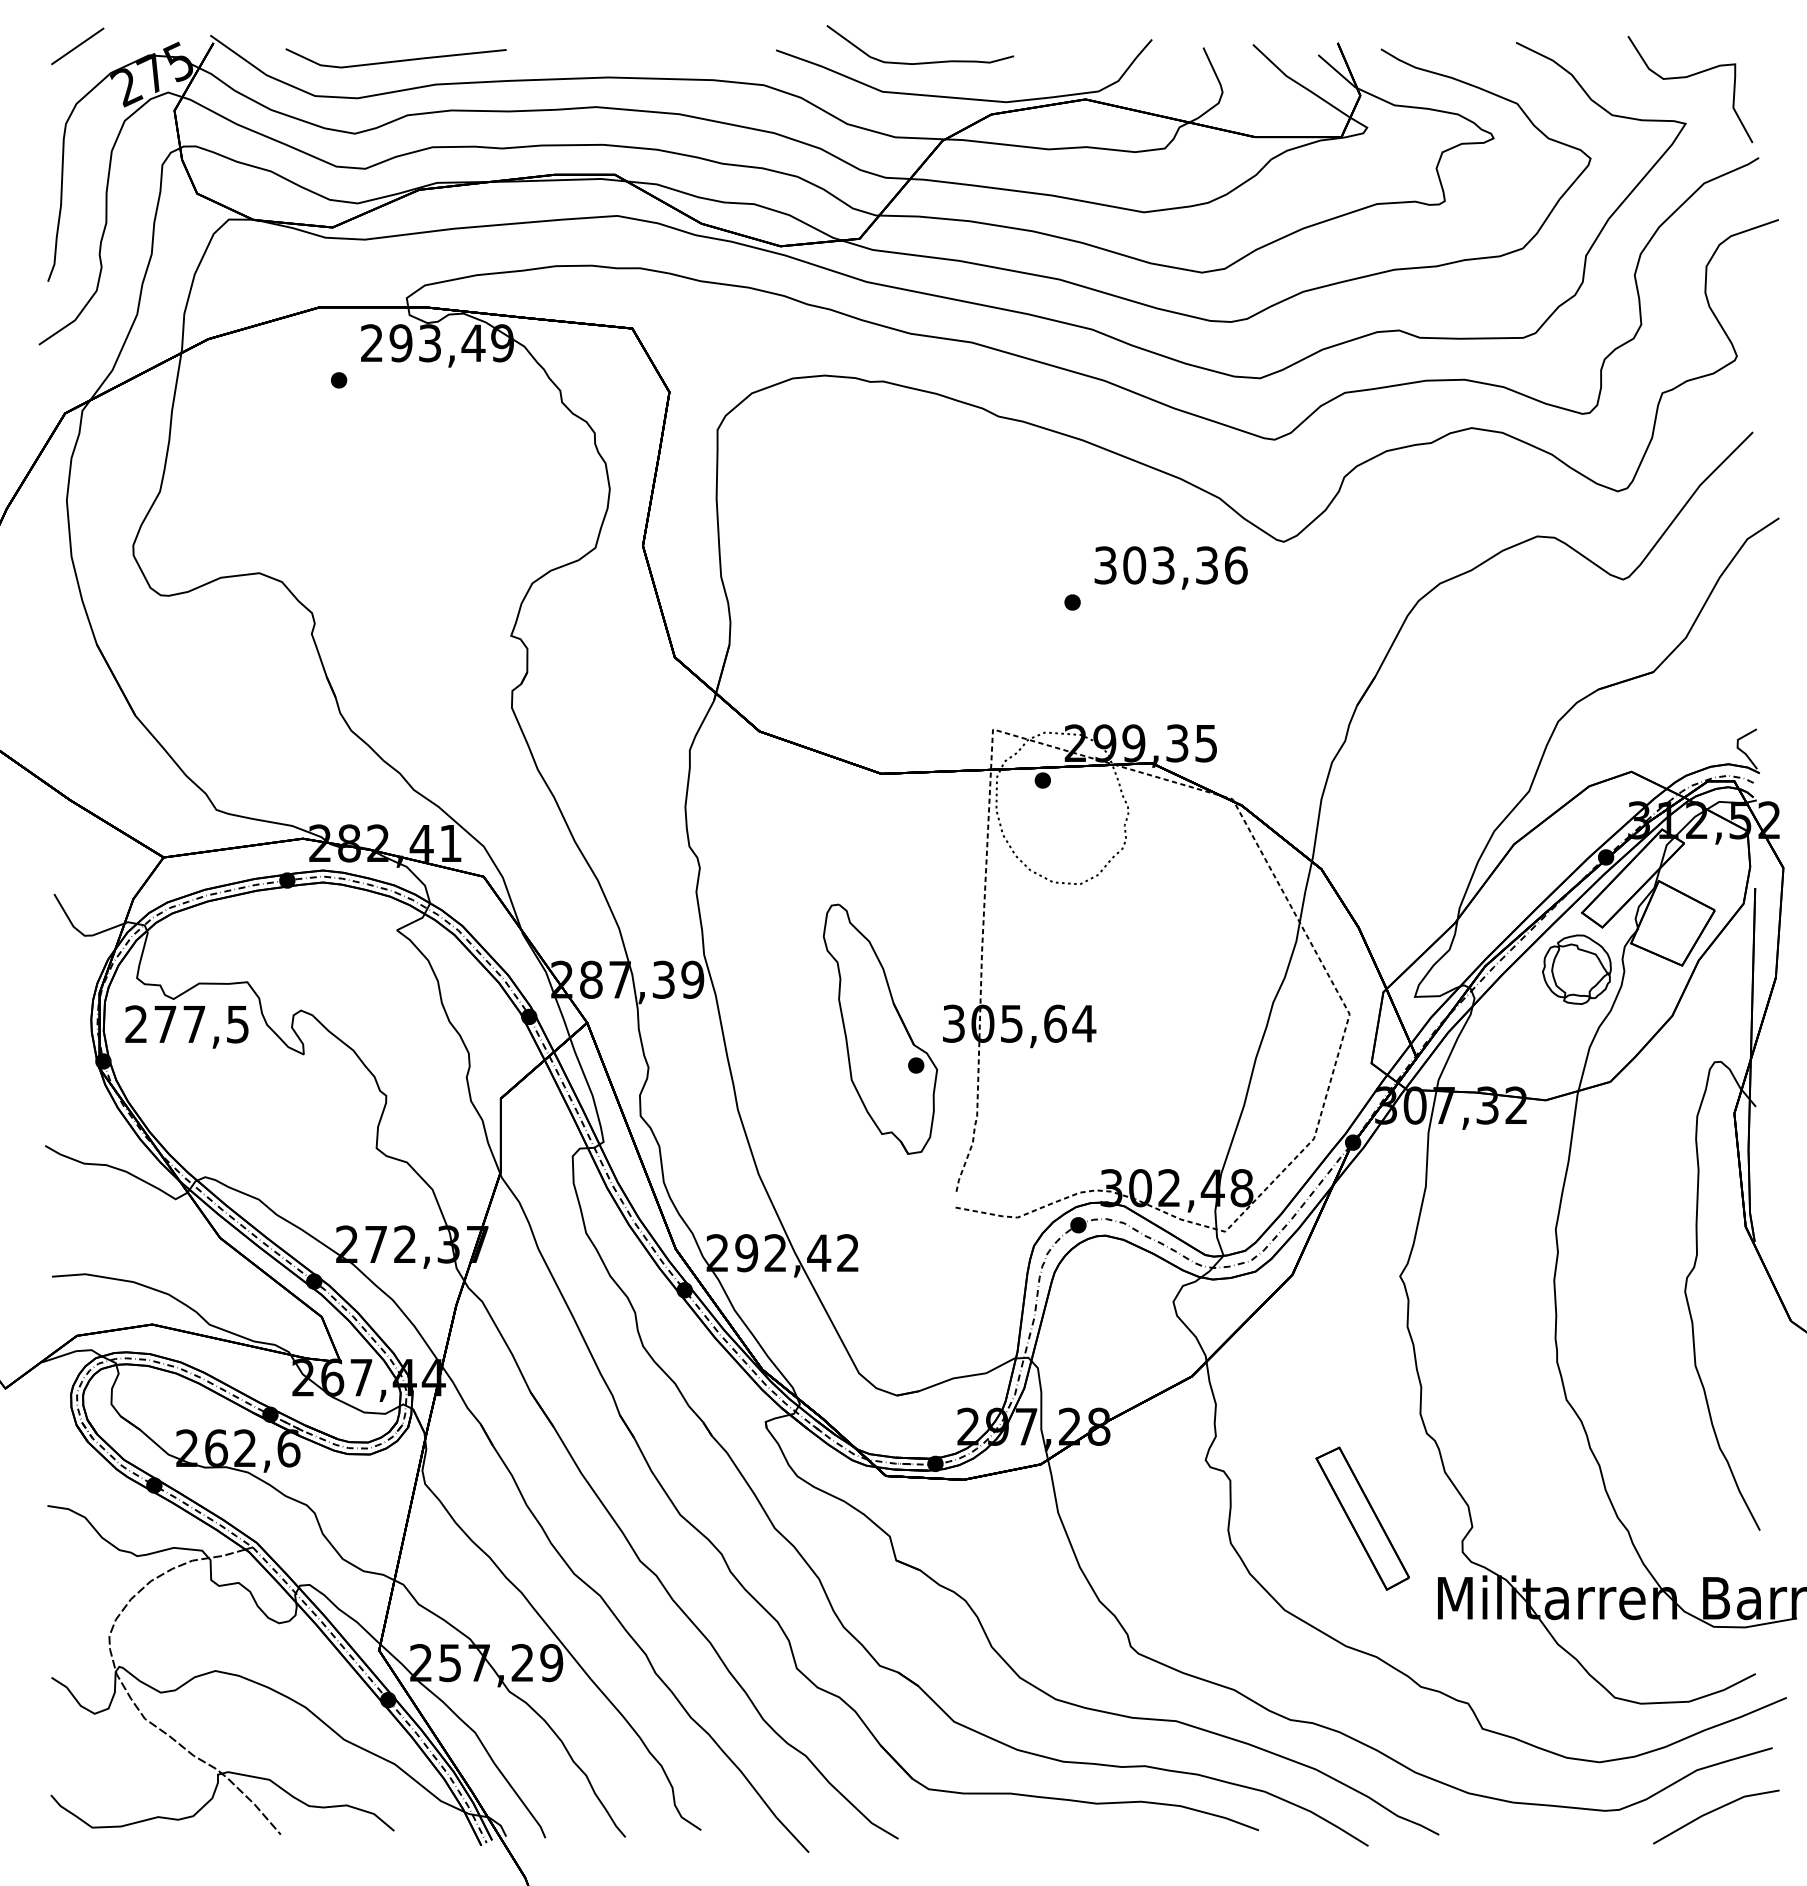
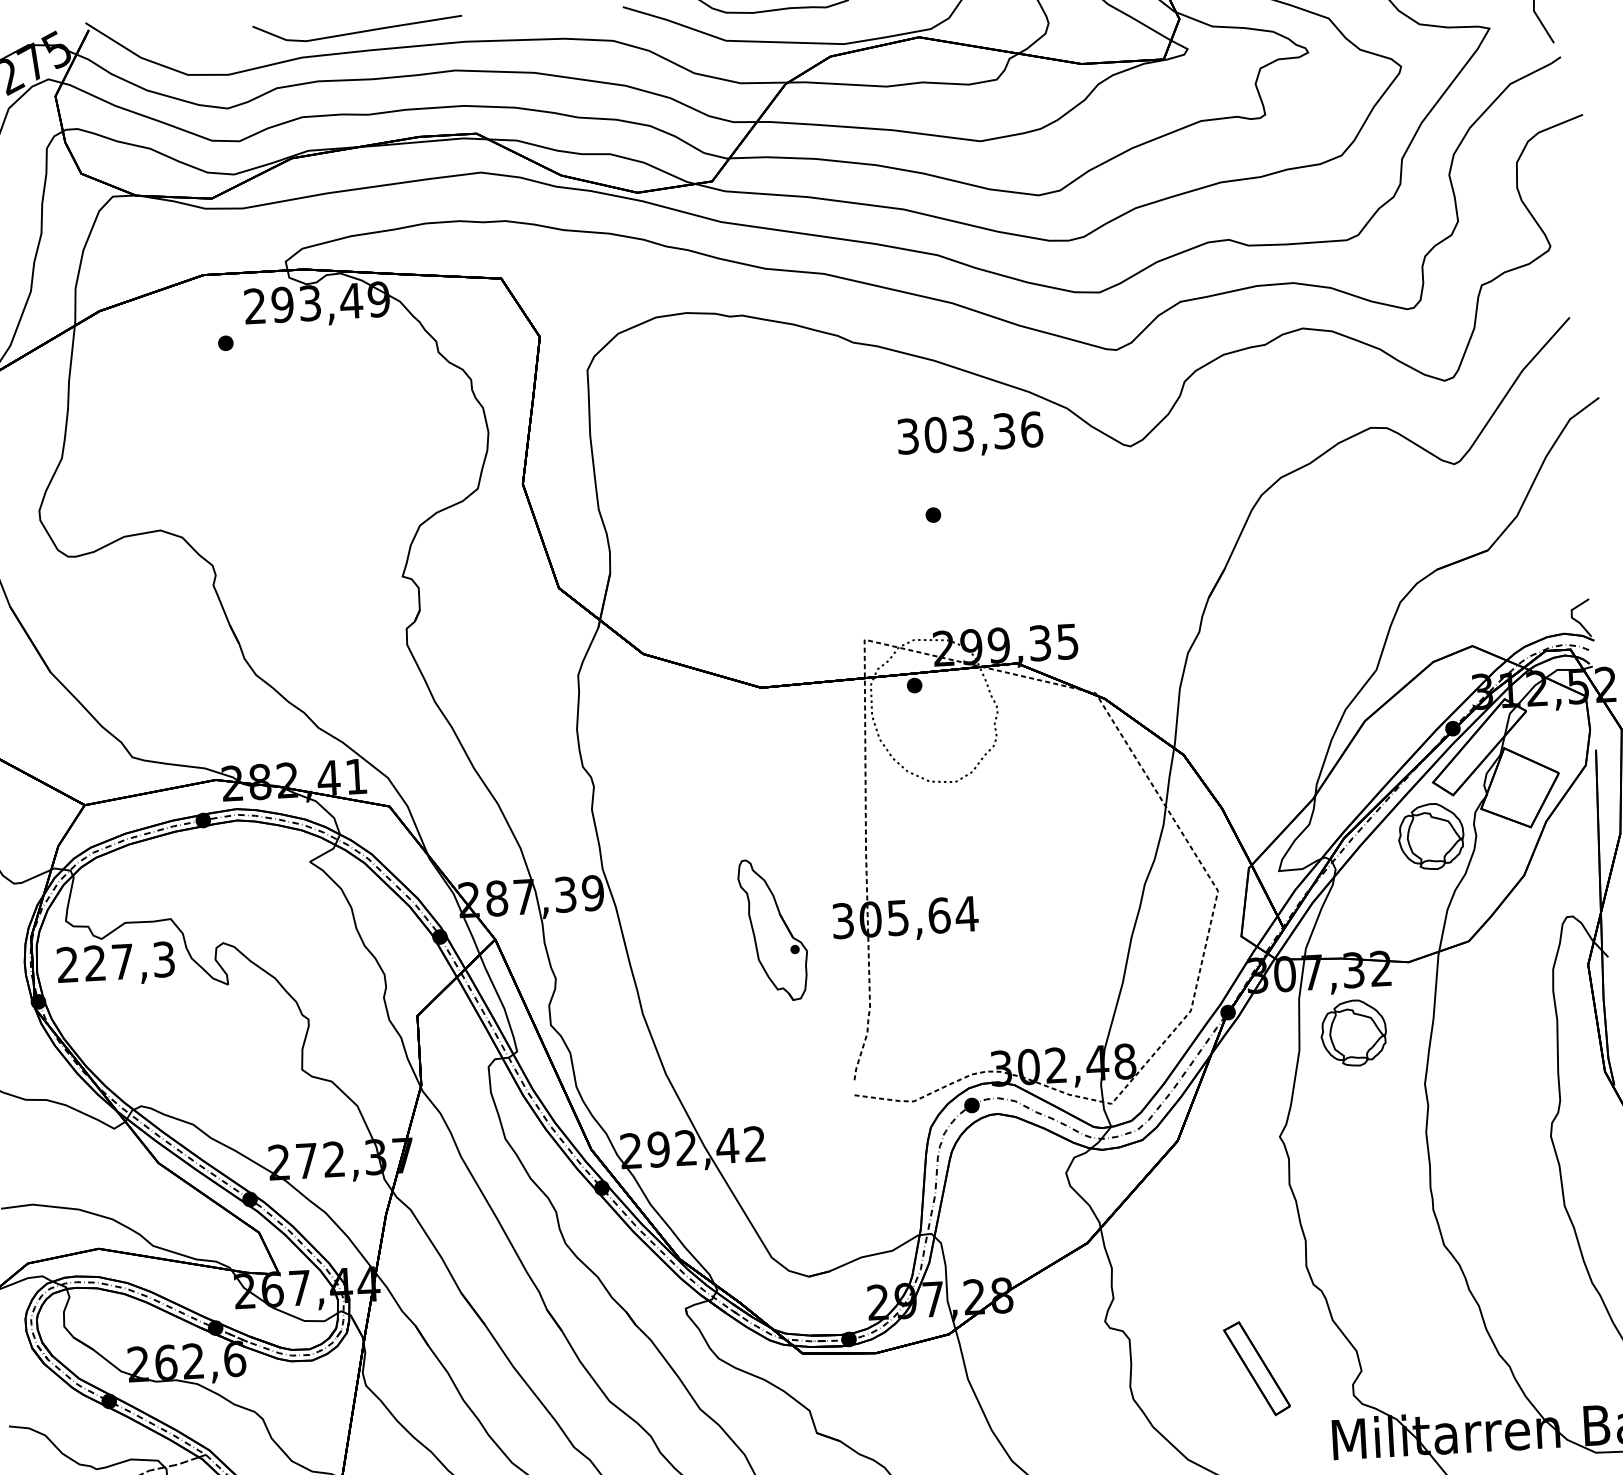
line: (395, 60) -> (357, 31), moved
text: (1170, 567) -> (969, 435), moved
text: (201, 1023) -> (129, 960), 277,5 -> 227,3
part: (879, 1028) -> (772, 929), size x0.6
part: (1483, 1171) -> (1353, 1033), added
part: (1362, 1518) -> (1256, 1368), size x0.7

